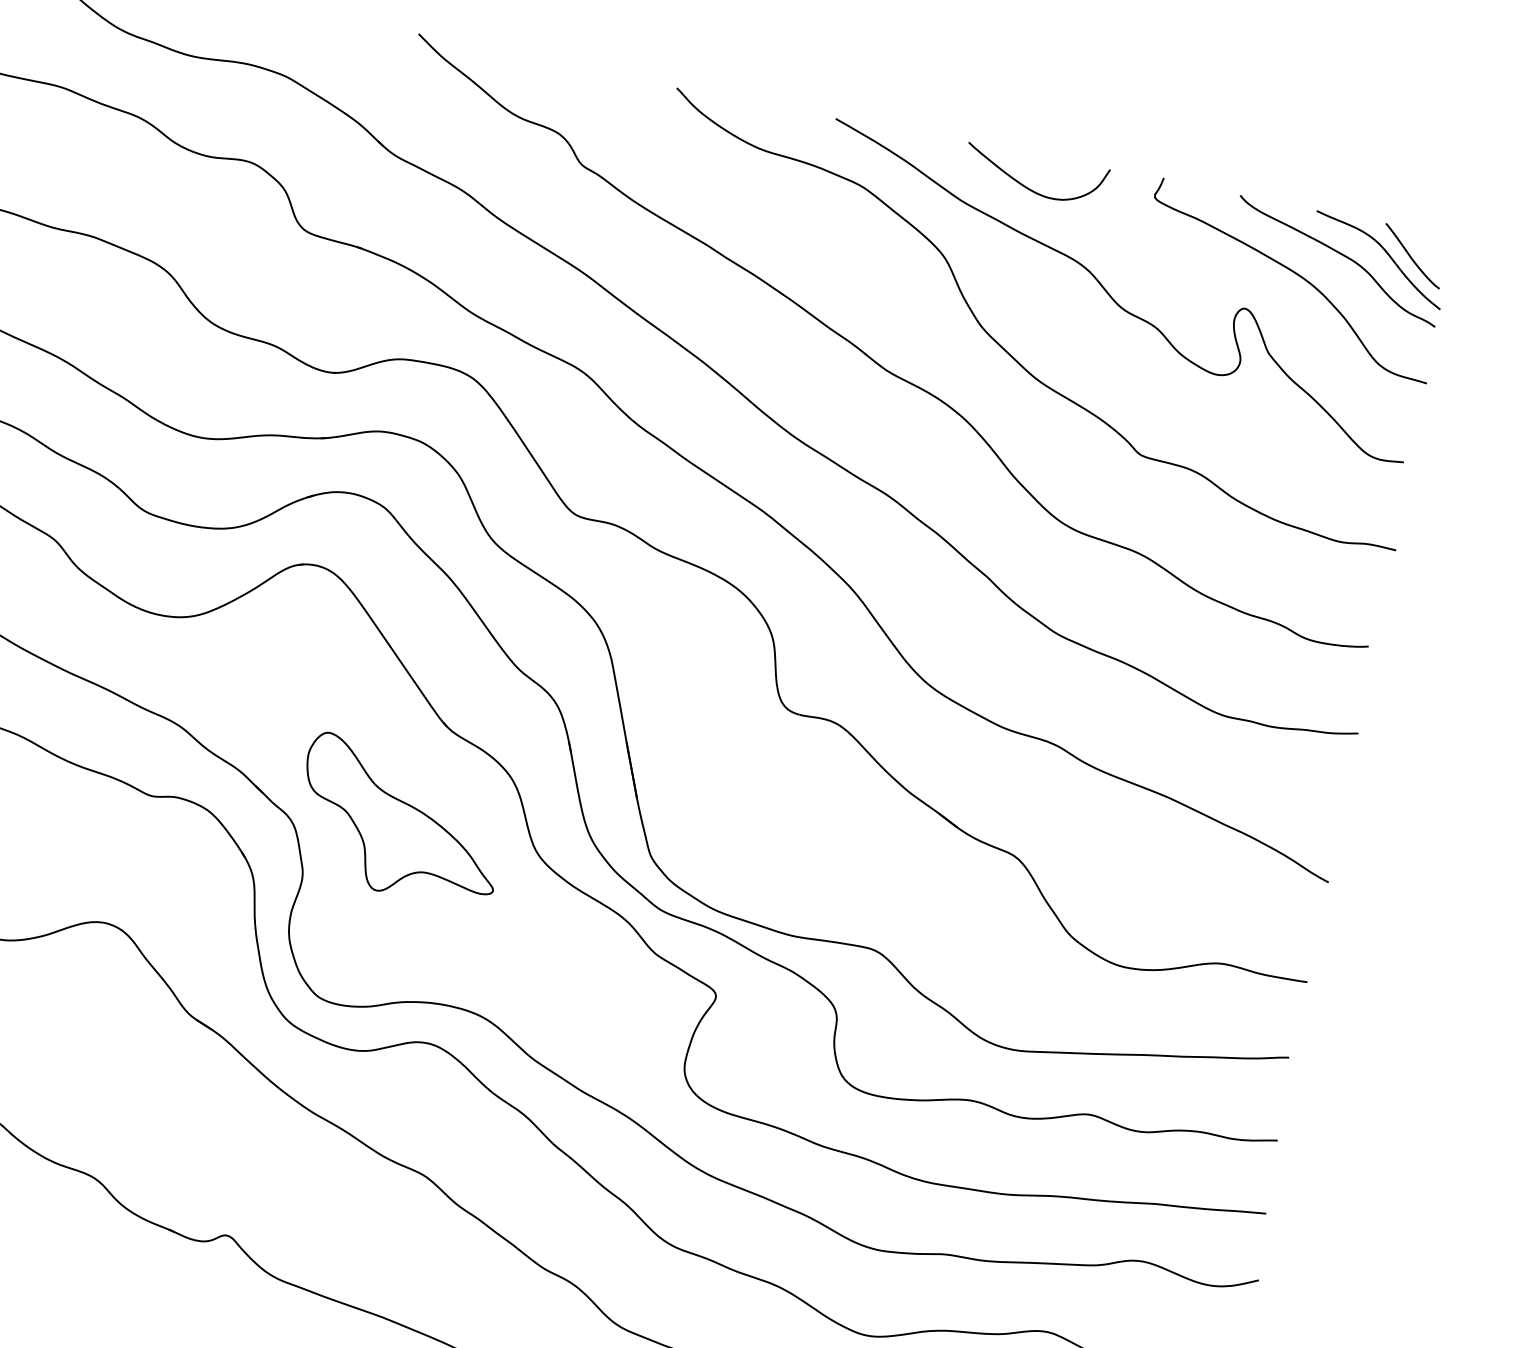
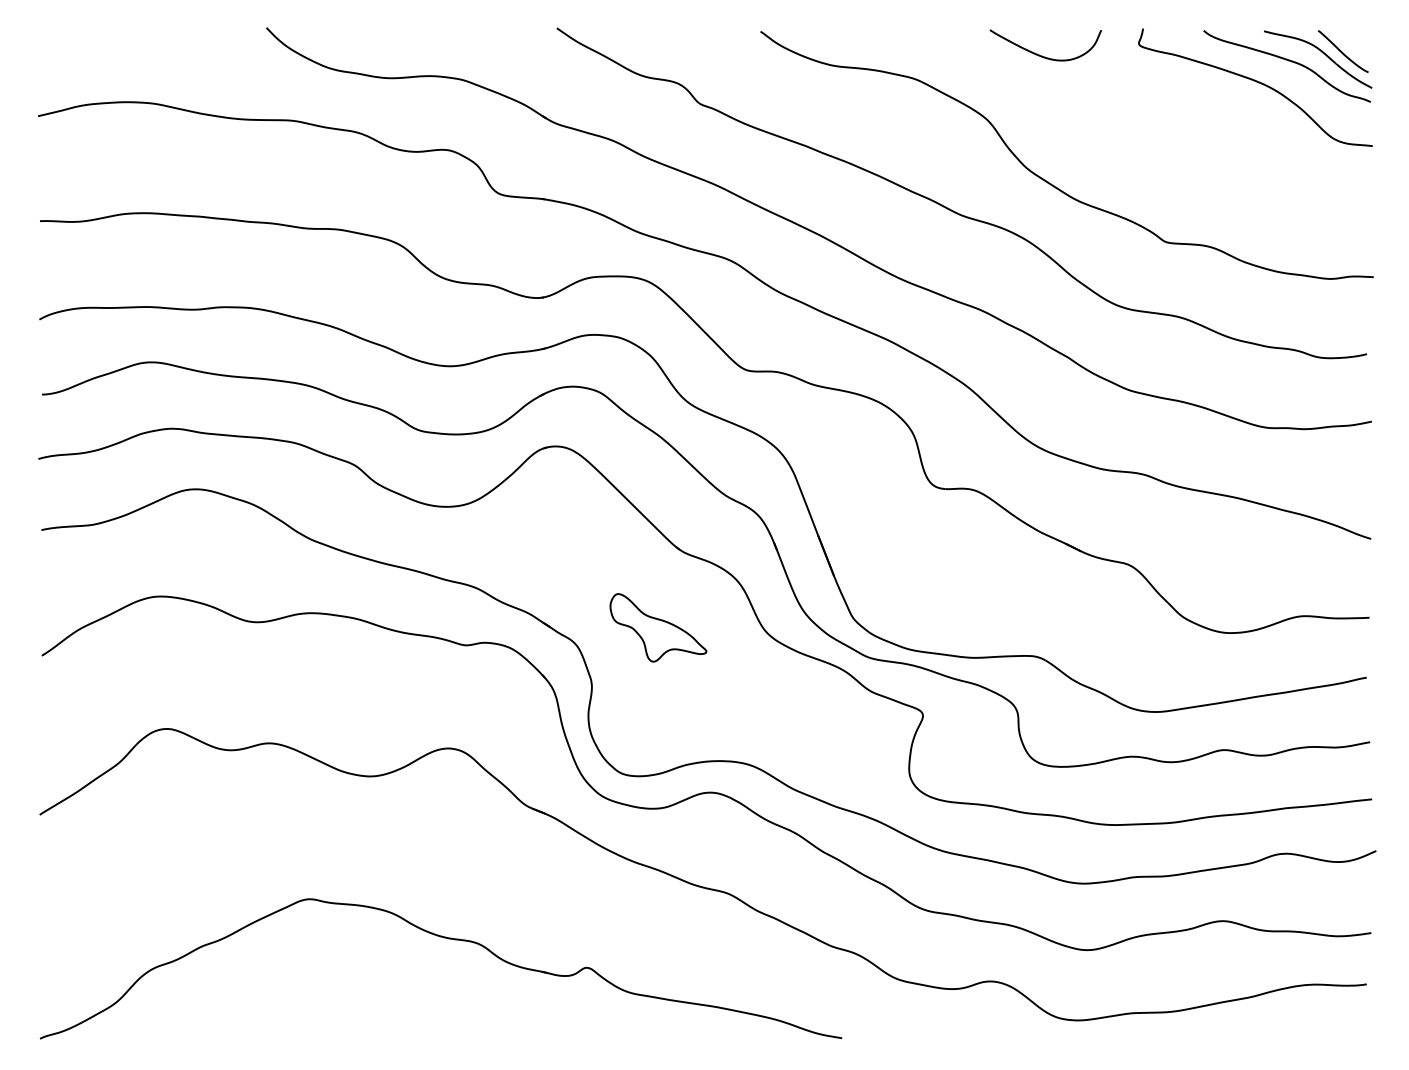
curve: (1114, 298) -> (1123, 127), removed
part: (401, 820) -> (658, 627), size x0.6

